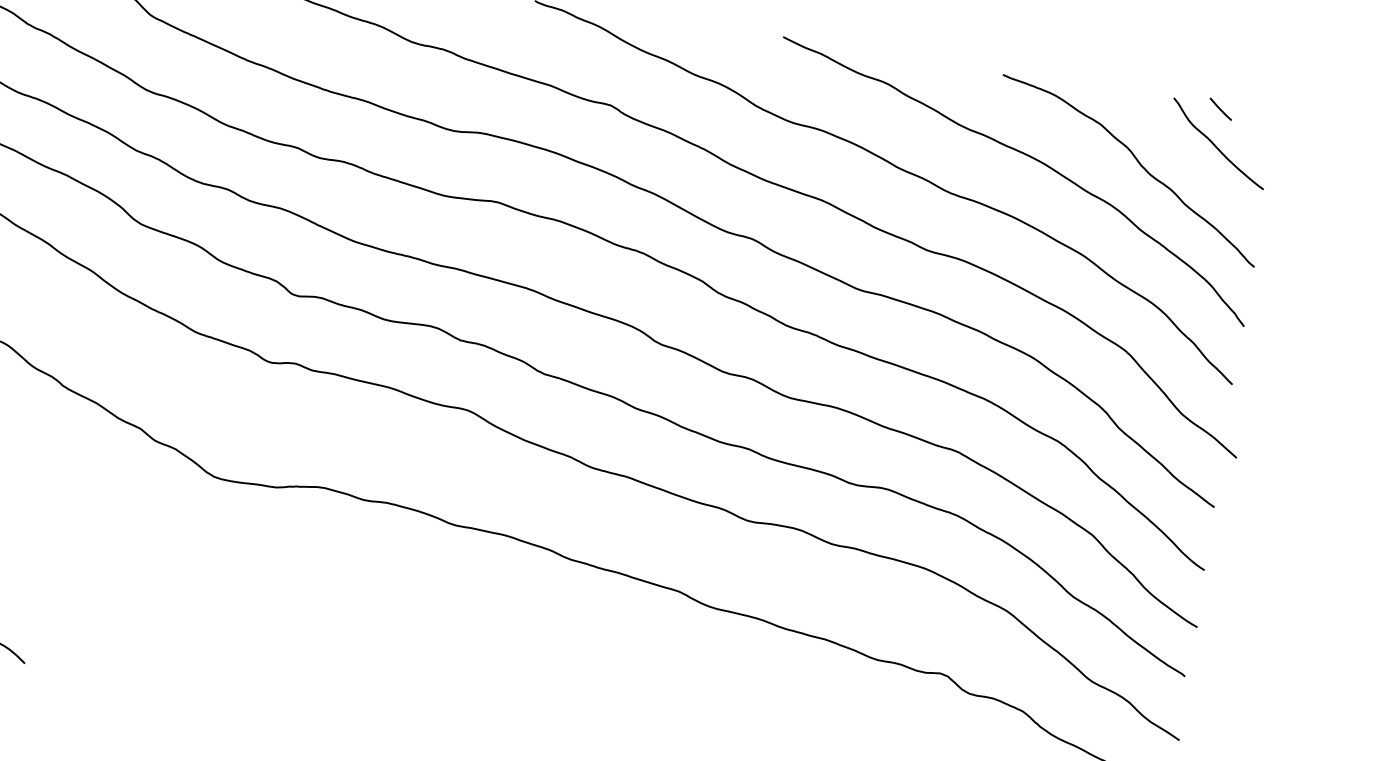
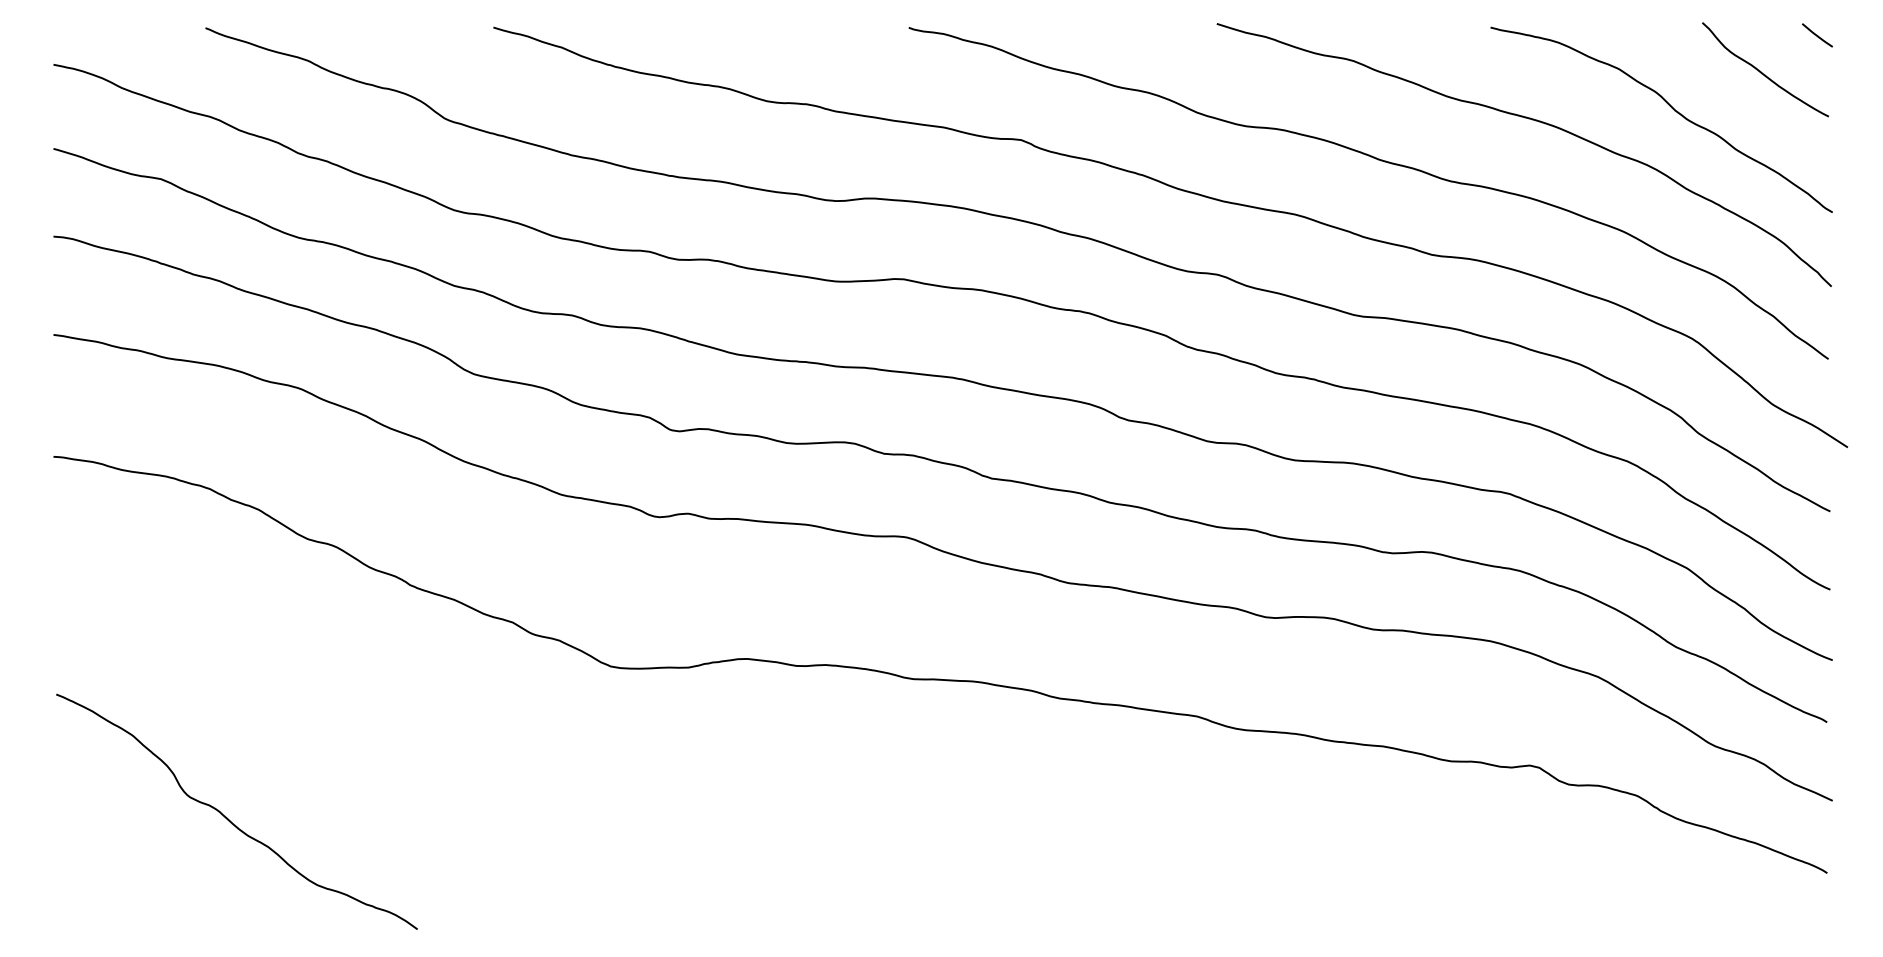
line: (1220, 109) -> (1817, 35), moved

